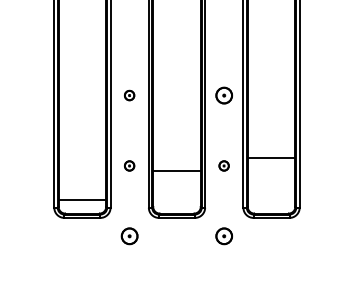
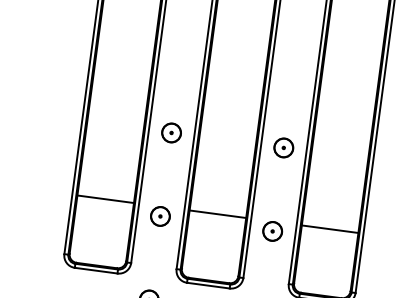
part: (129, 95) -> (171, 132), size x1.67
part: (129, 165) -> (160, 215), size x1.67
part: (223, 165) -> (271, 230), size x1.67
line: (176, 170) -> (217, 213), moved
line: (82, 199) -> (105, 198), moved

